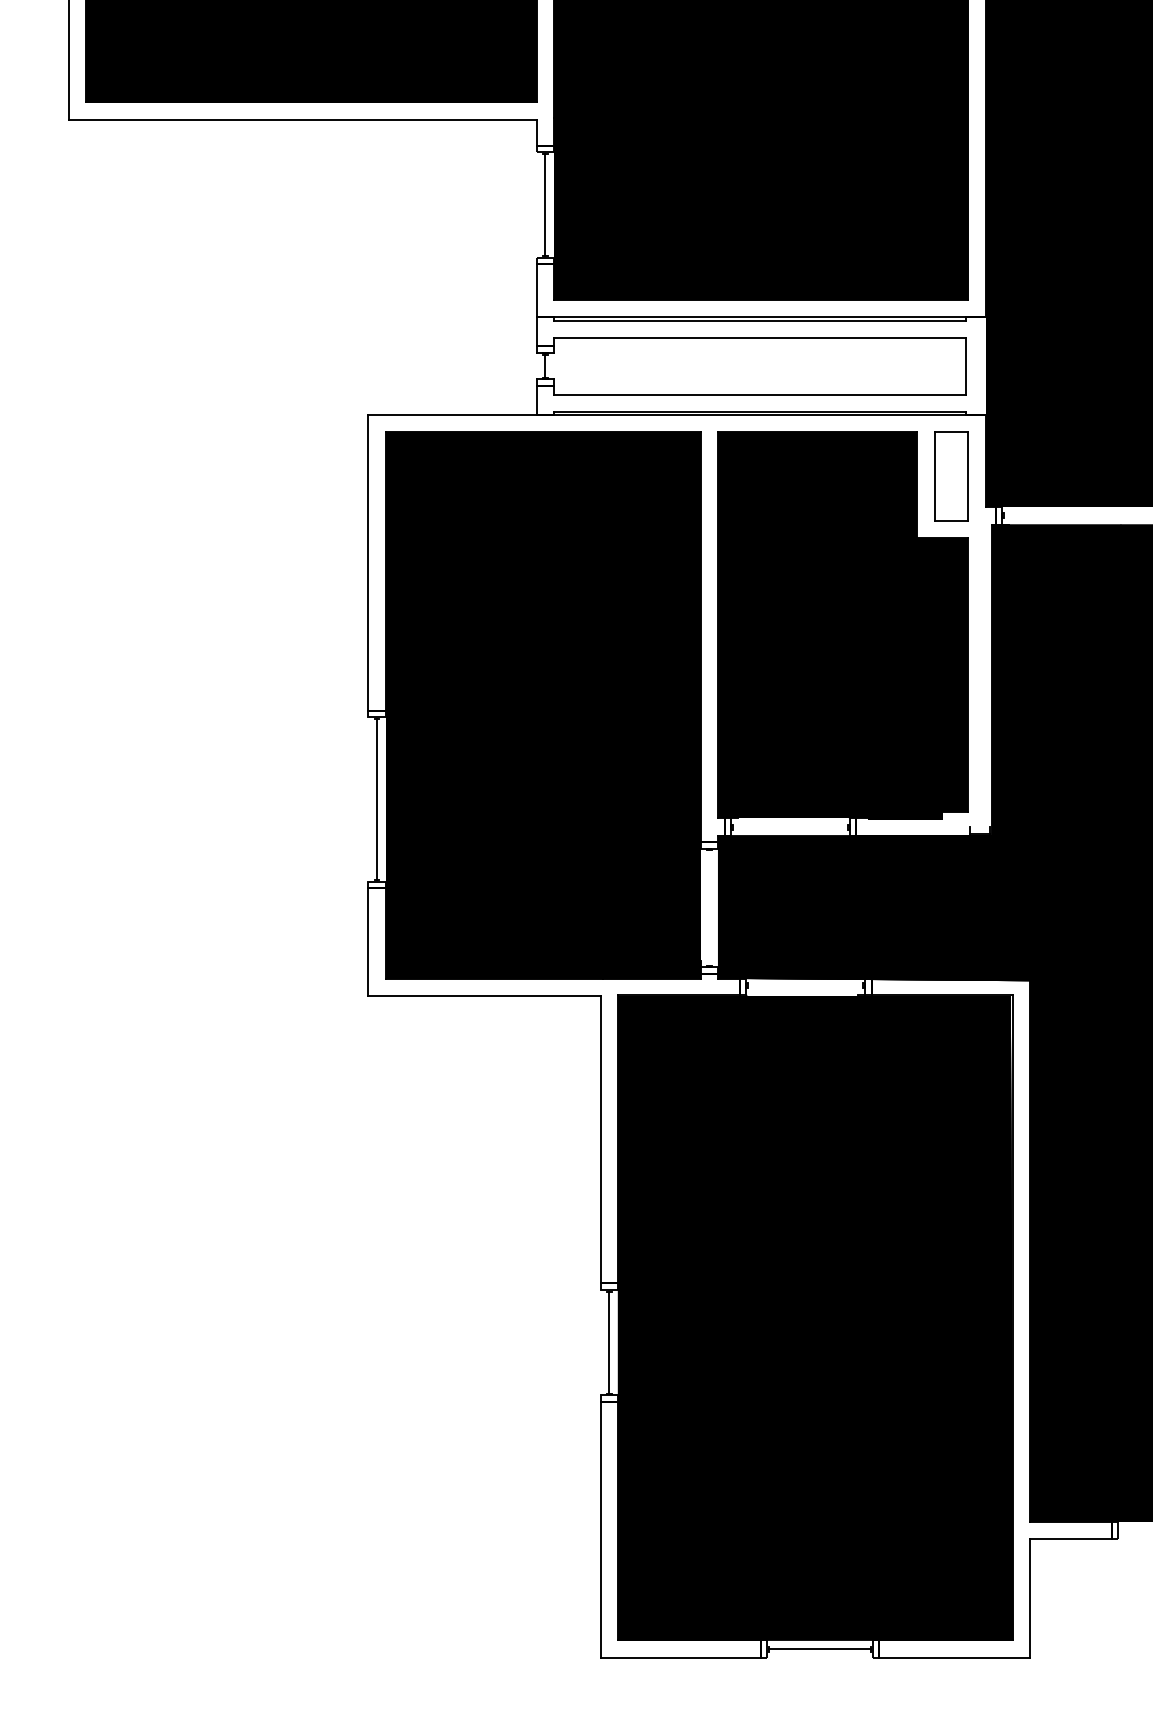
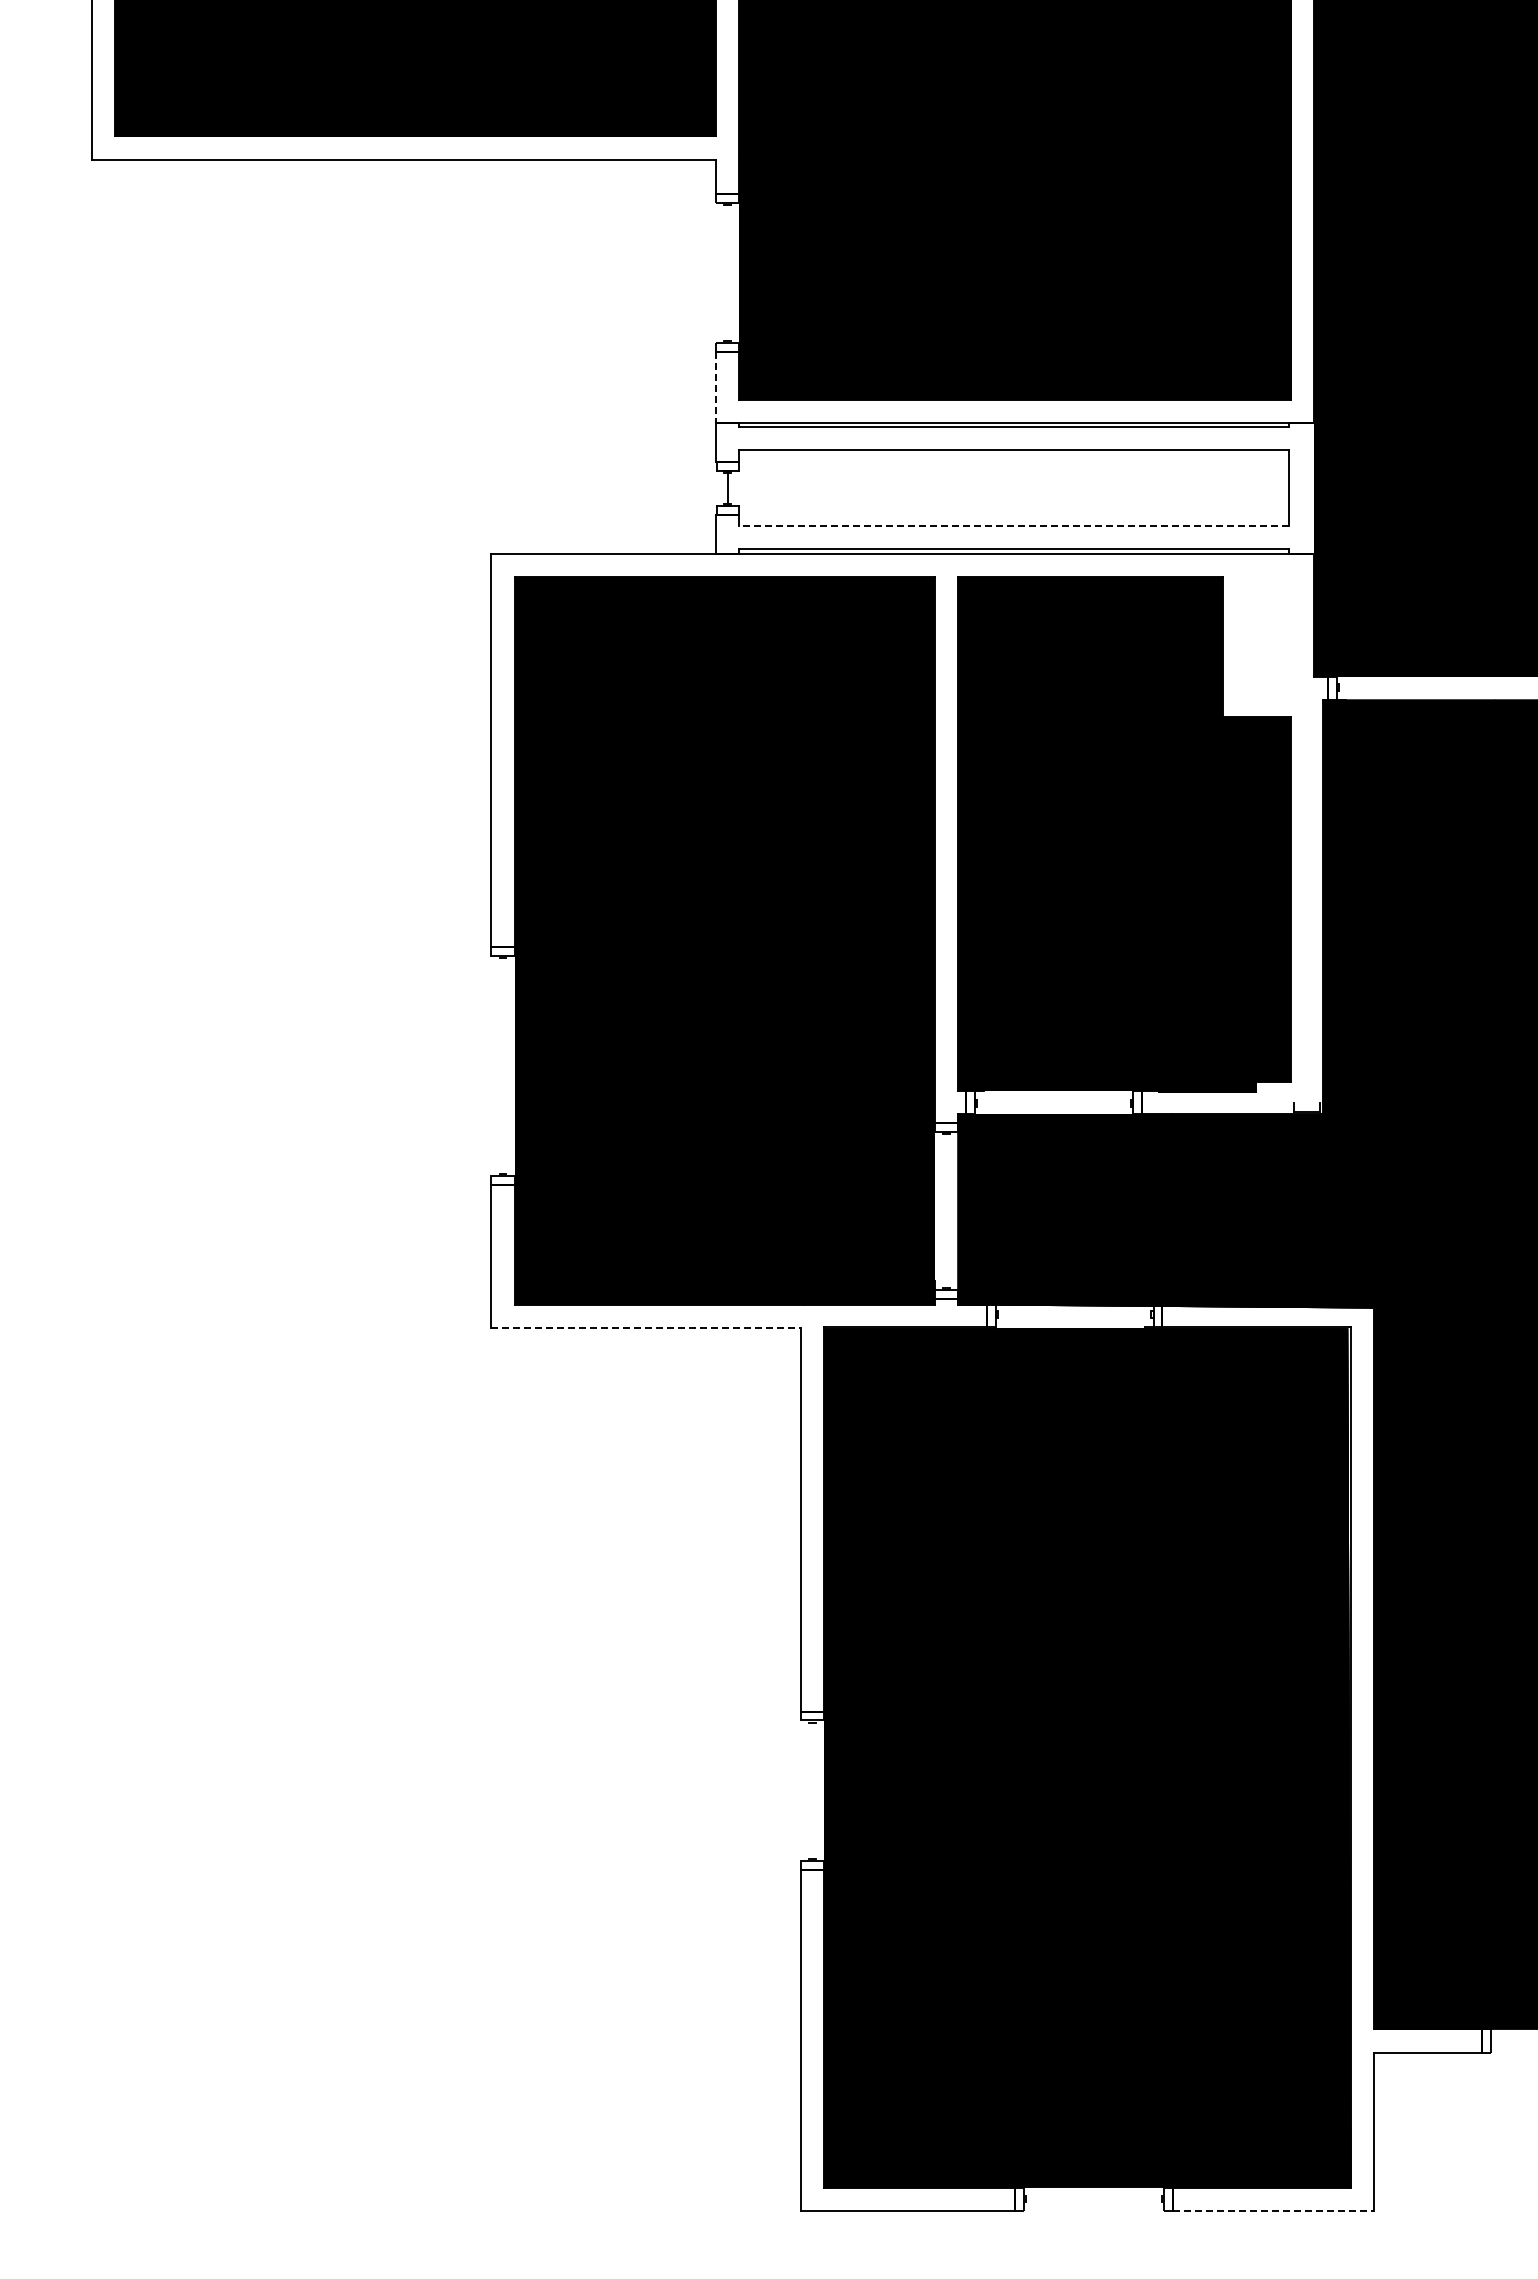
line: (545, 205) -> (727, 273), removed
line: (537, 291) -> (716, 388), solid -> dashed
line: (759, 394) -> (1013, 526), solid -> dashed
part: (951, 476) -> (1268, 635), removed
line: (376, 799) -> (502, 1065), removed
line: (484, 996) -> (646, 1328), solid -> dashed
line: (609, 1342) -> (812, 1790), removed
line: (819, 1649) -> (1093, 2199), removed
line: (954, 1657) -> (1273, 2210), solid -> dashed

